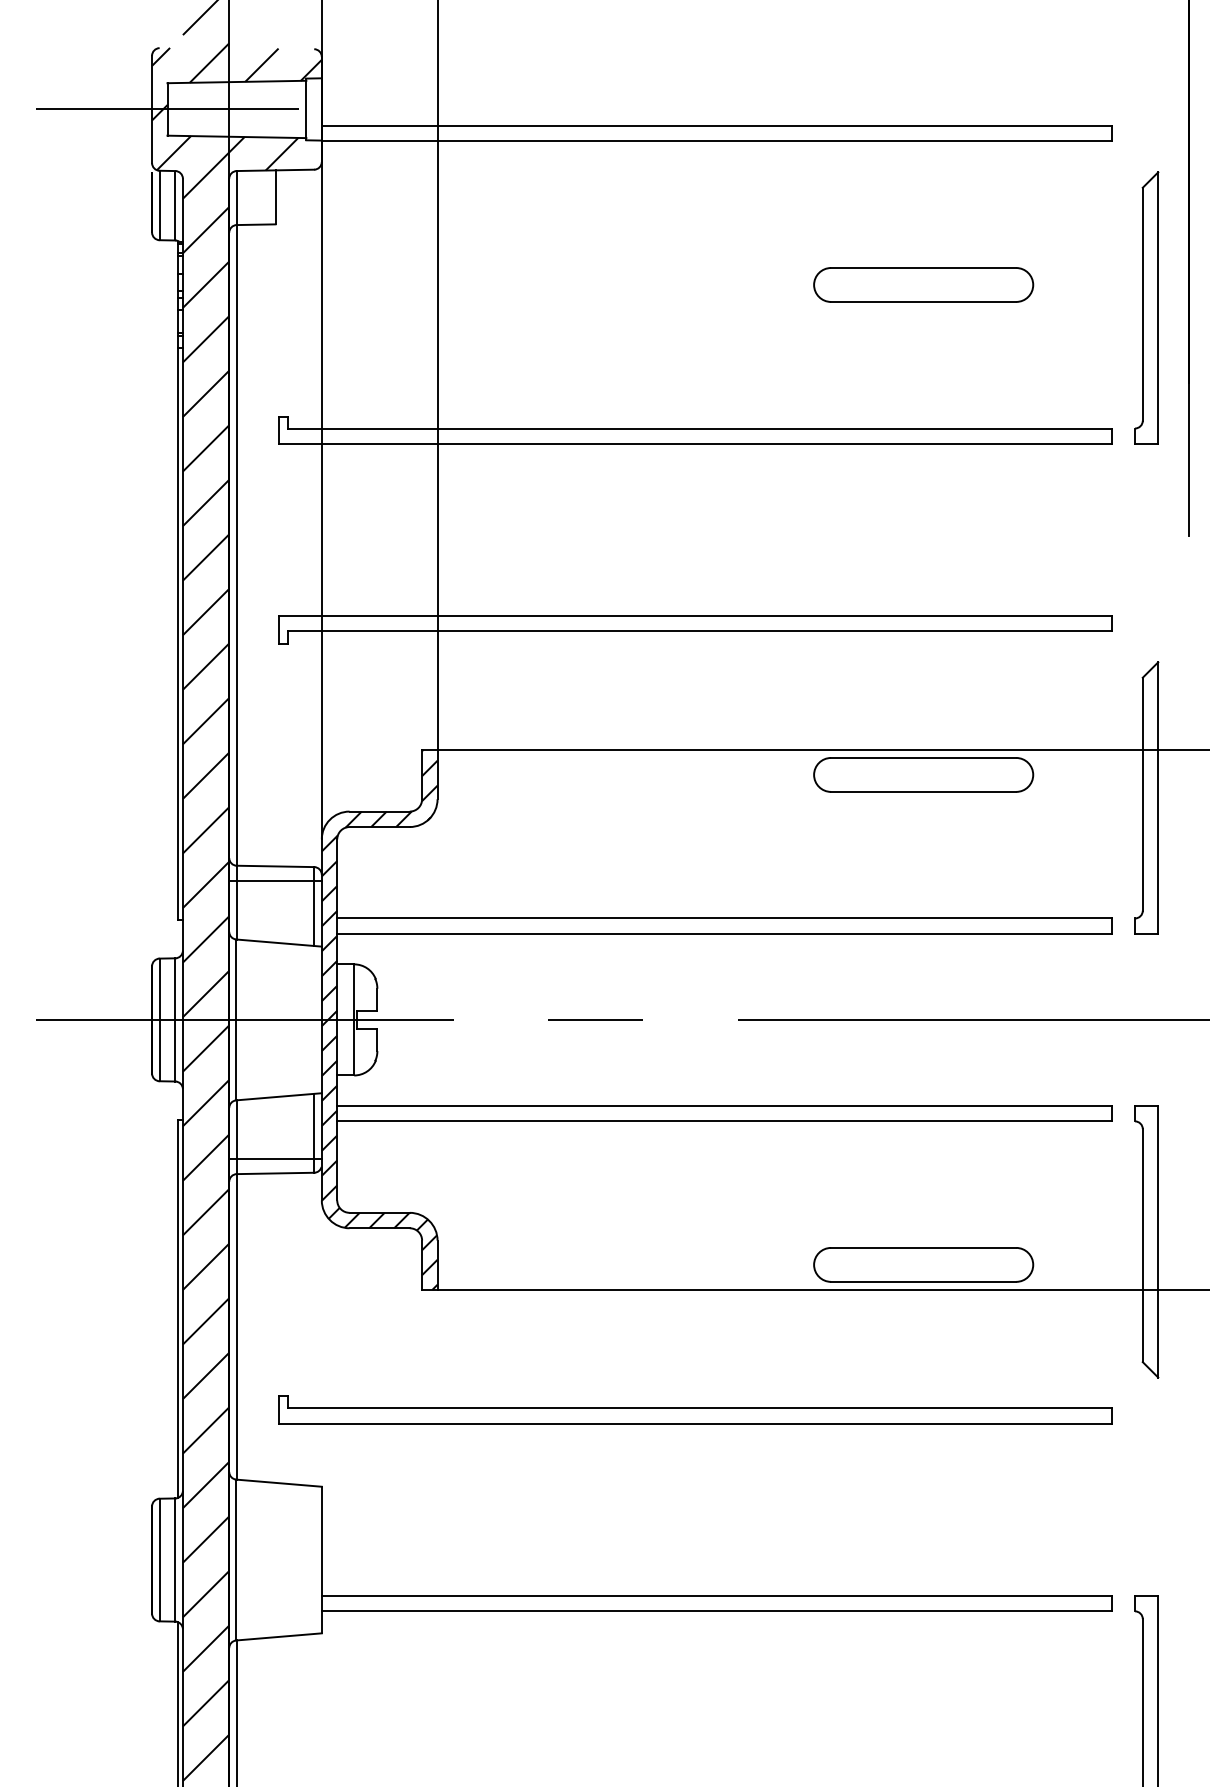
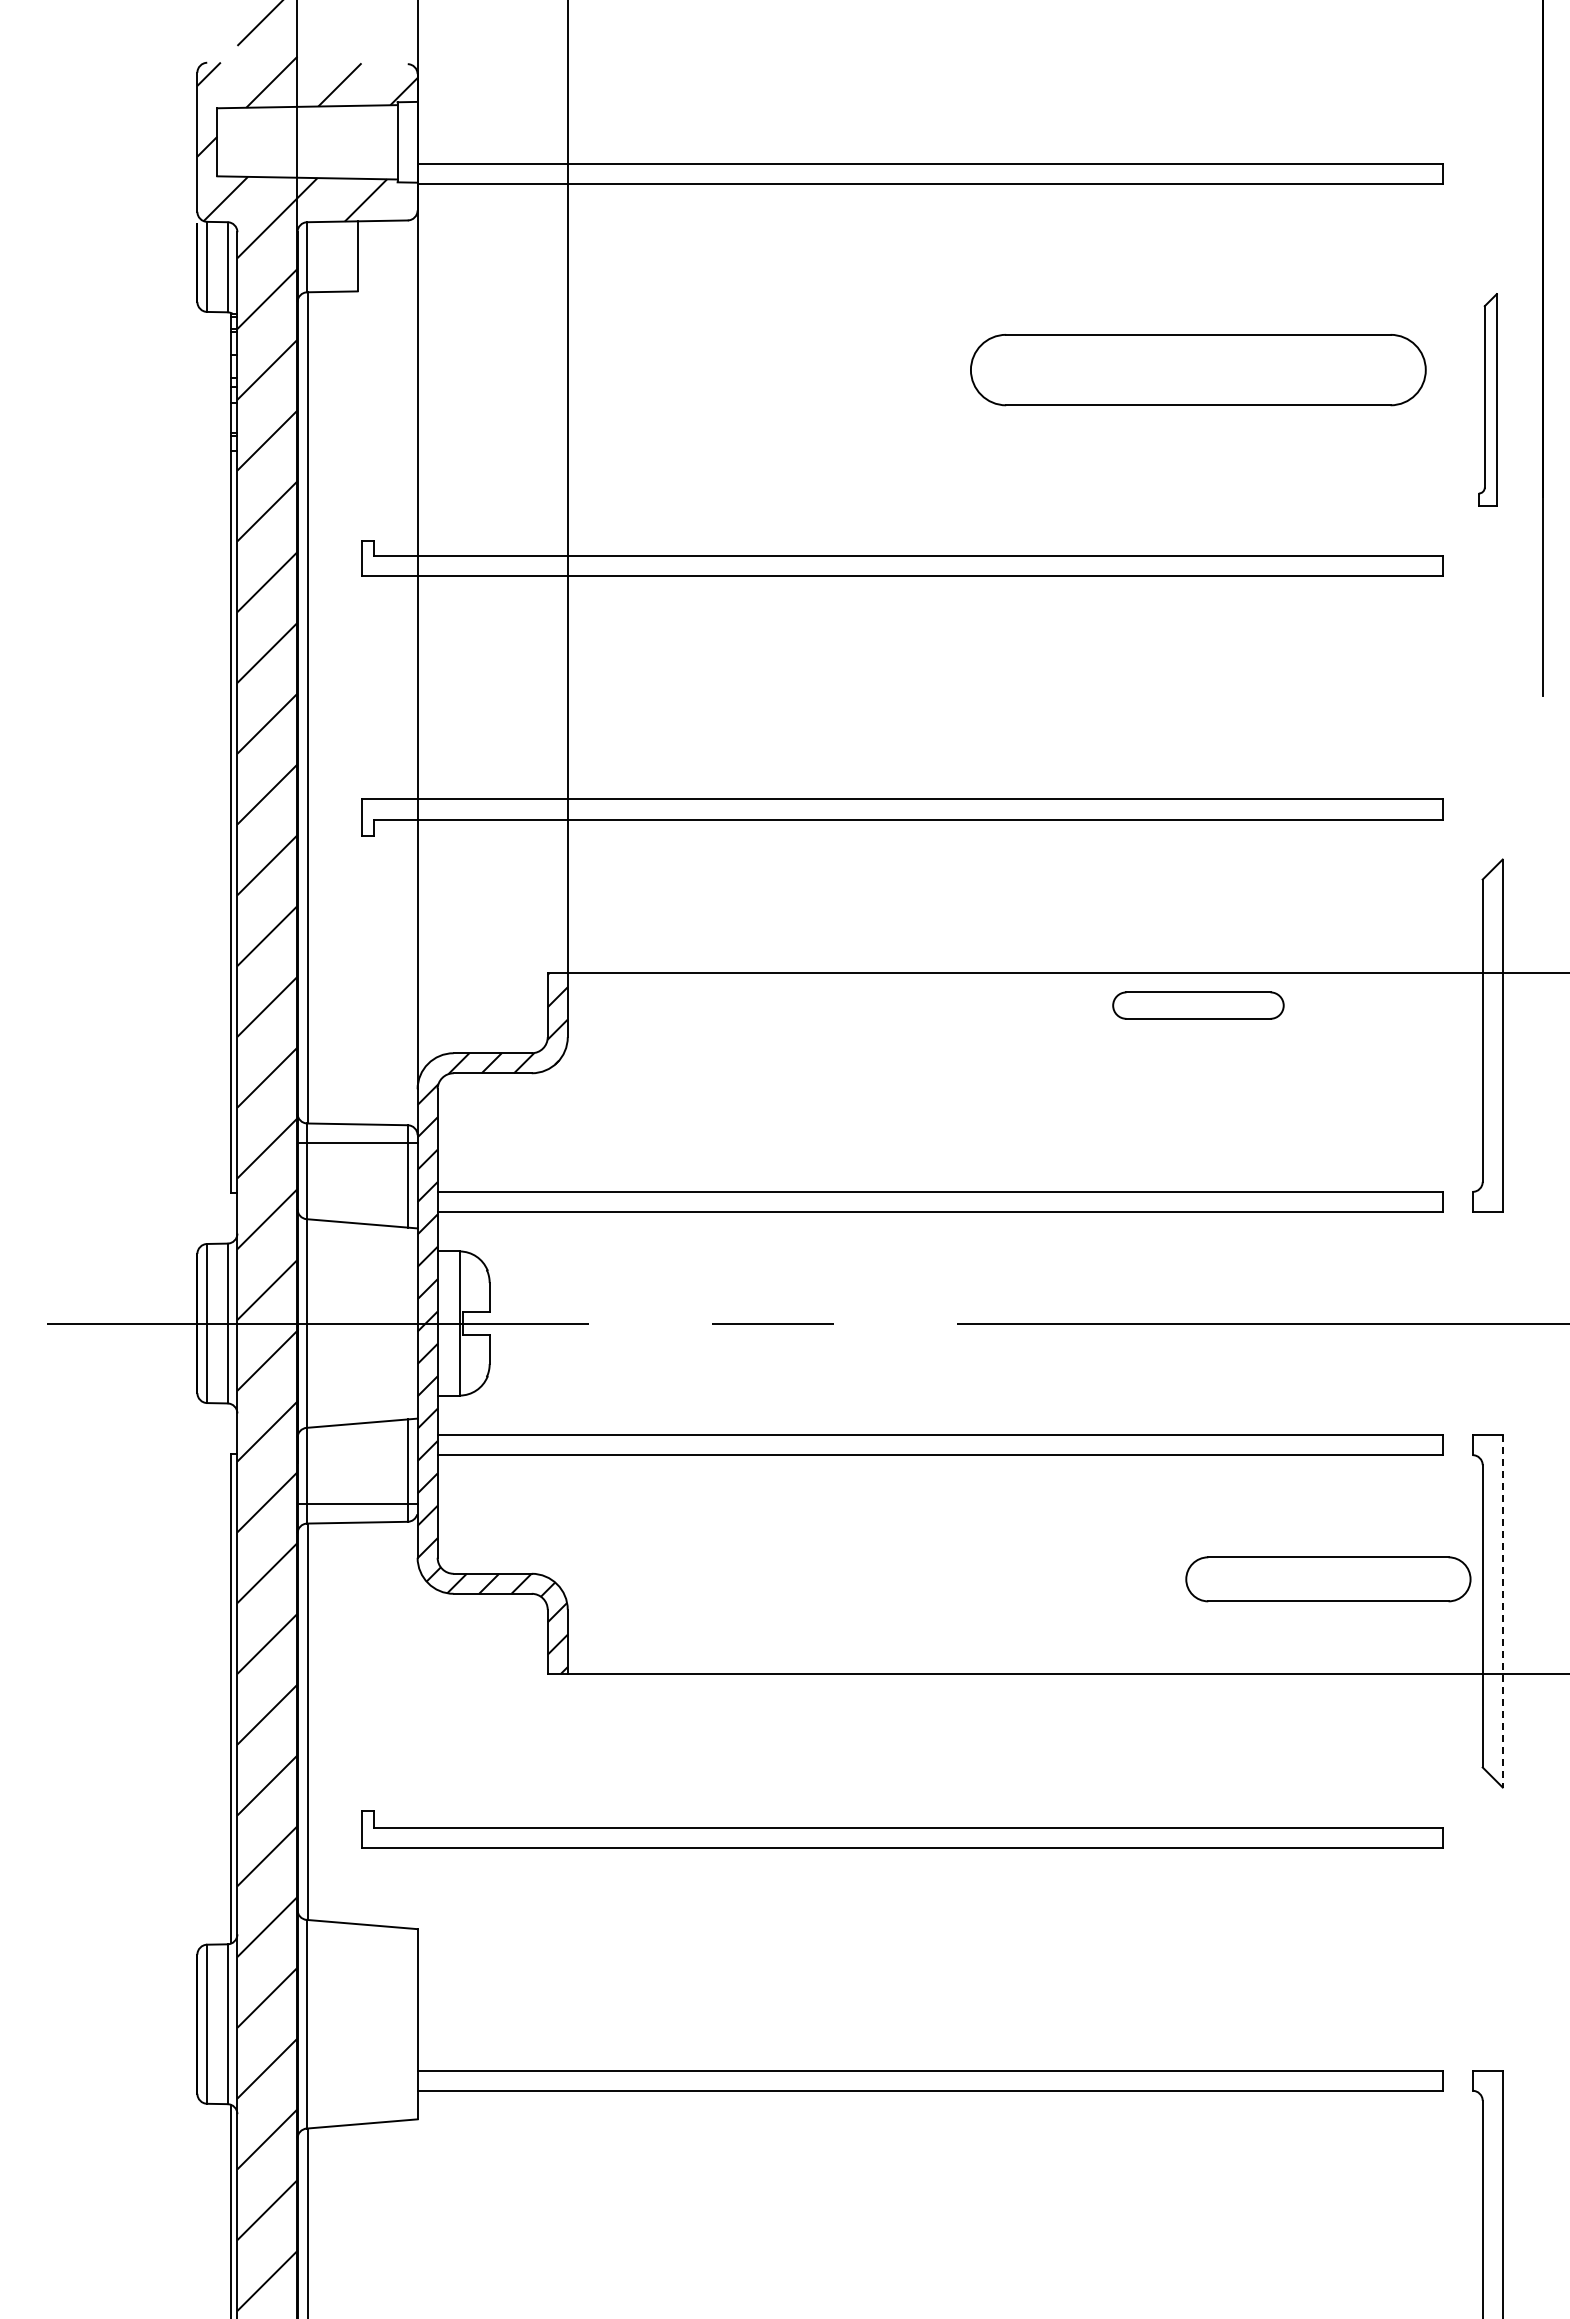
line: (167, 109) -> (217, 142), removed
part: (923, 284) -> (1198, 369), size x1.6
part: (1146, 307) -> (1487, 399), size x0.6
part: (923, 774) -> (1198, 1005), size x0.6
line: (1158, 1241) -> (1502, 1611), solid -> dashed
part: (923, 1265) -> (1328, 1579), moved

